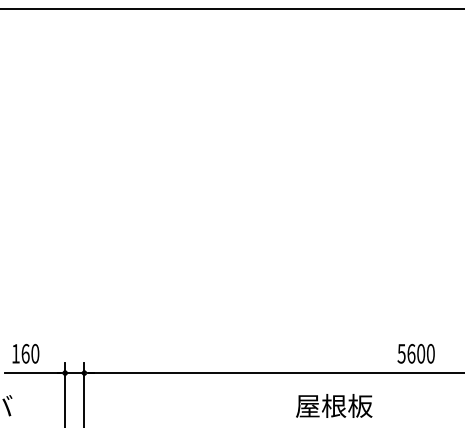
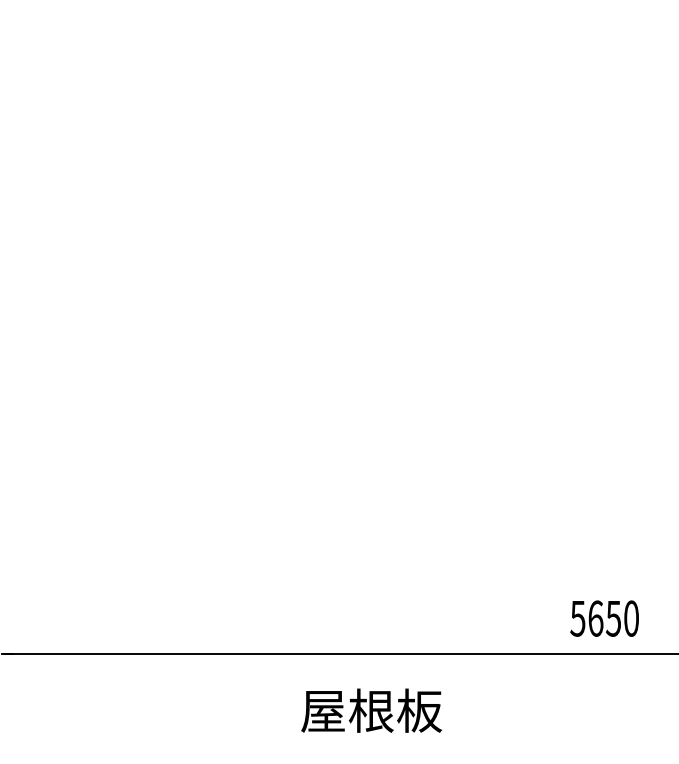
text: (421, 353) -> (614, 618), 5600 -> 5650
text: (334, 405) -> (372, 709), moved

